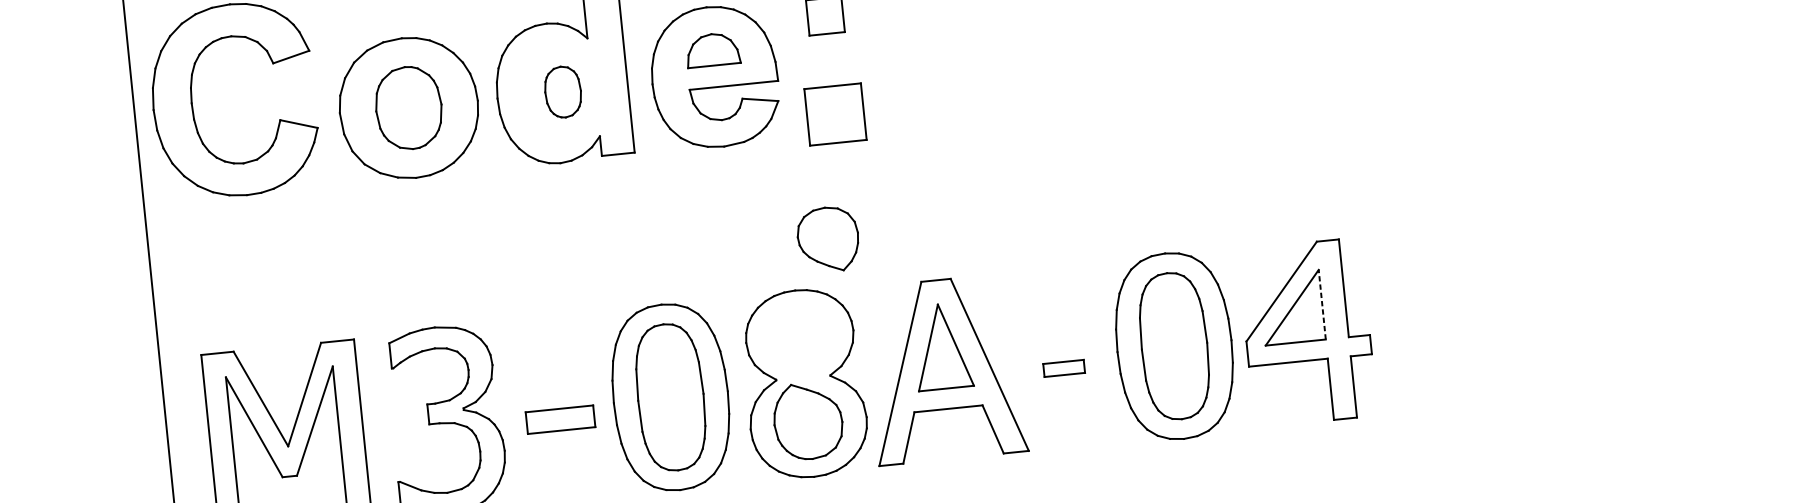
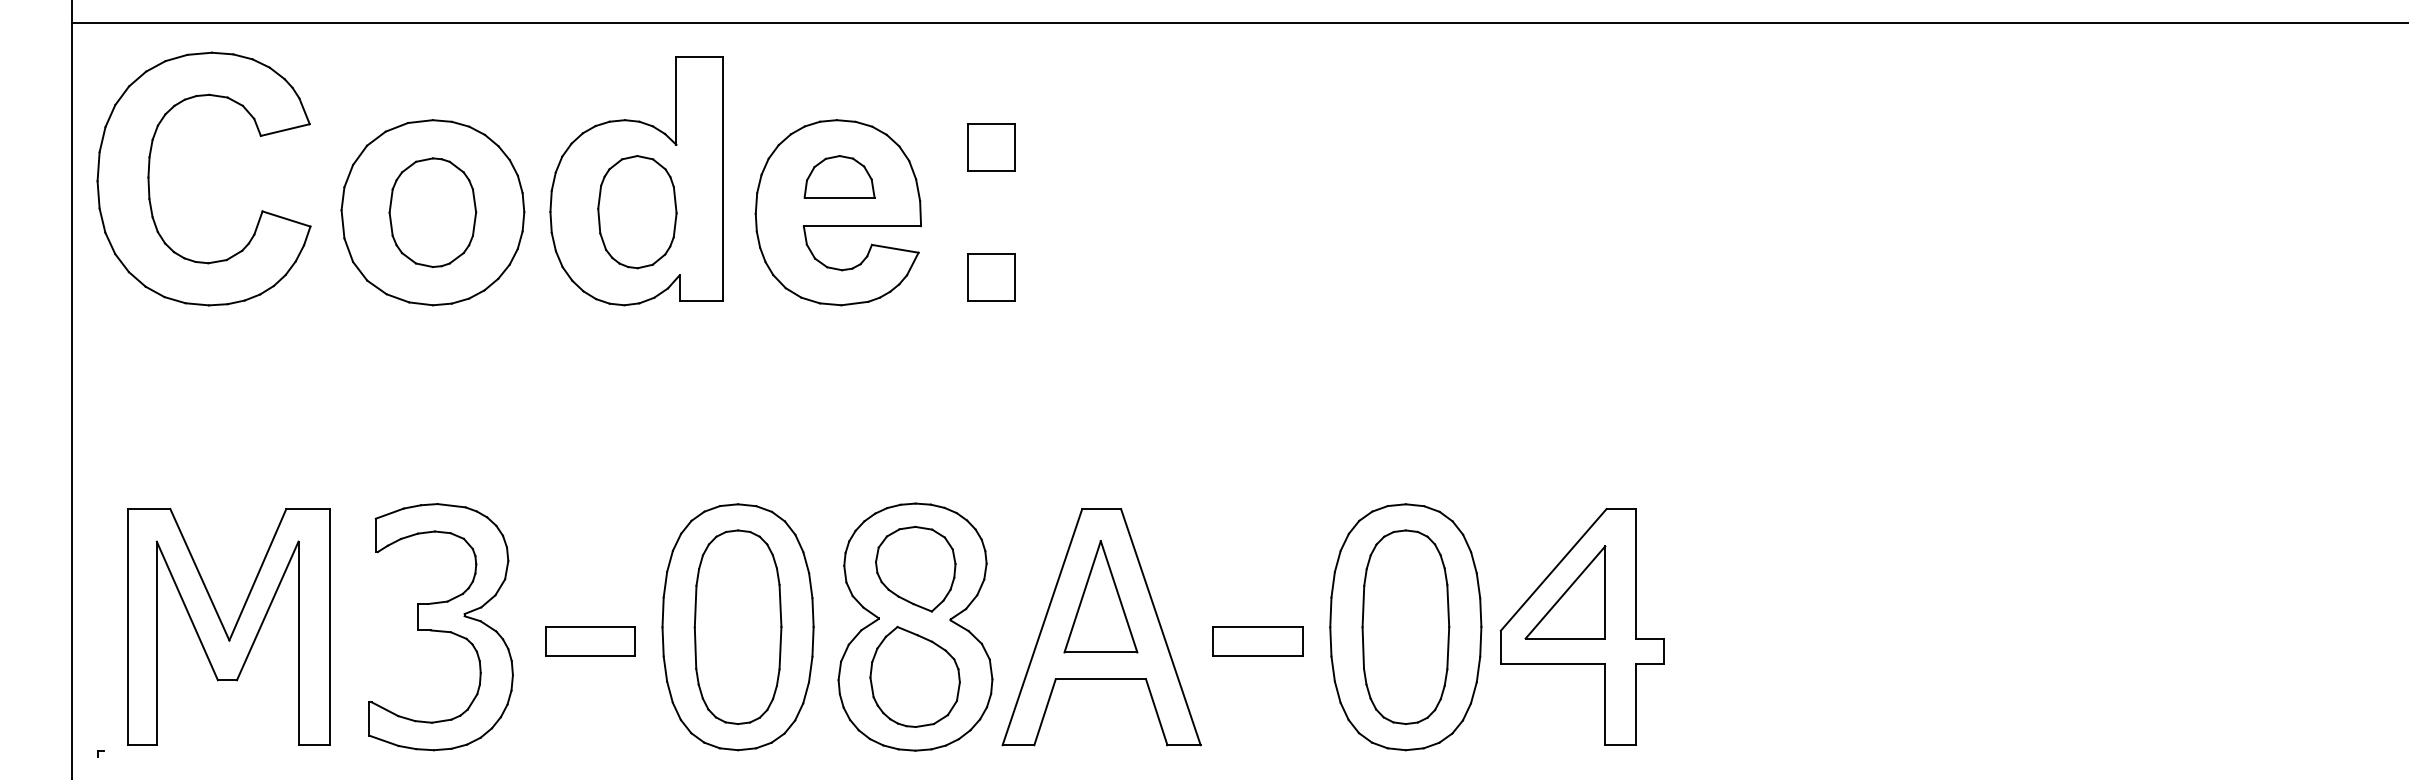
part: (563, 92) -> (637, 212), size x1.67
part: (835, 114) -> (991, 277), size x0.62
part: (828, 239) -> (915, 568), moved
line: (1322, 303) -> (1605, 591), dashed -> solid
part: (1063, 368) -> (1257, 641), size x1.67

